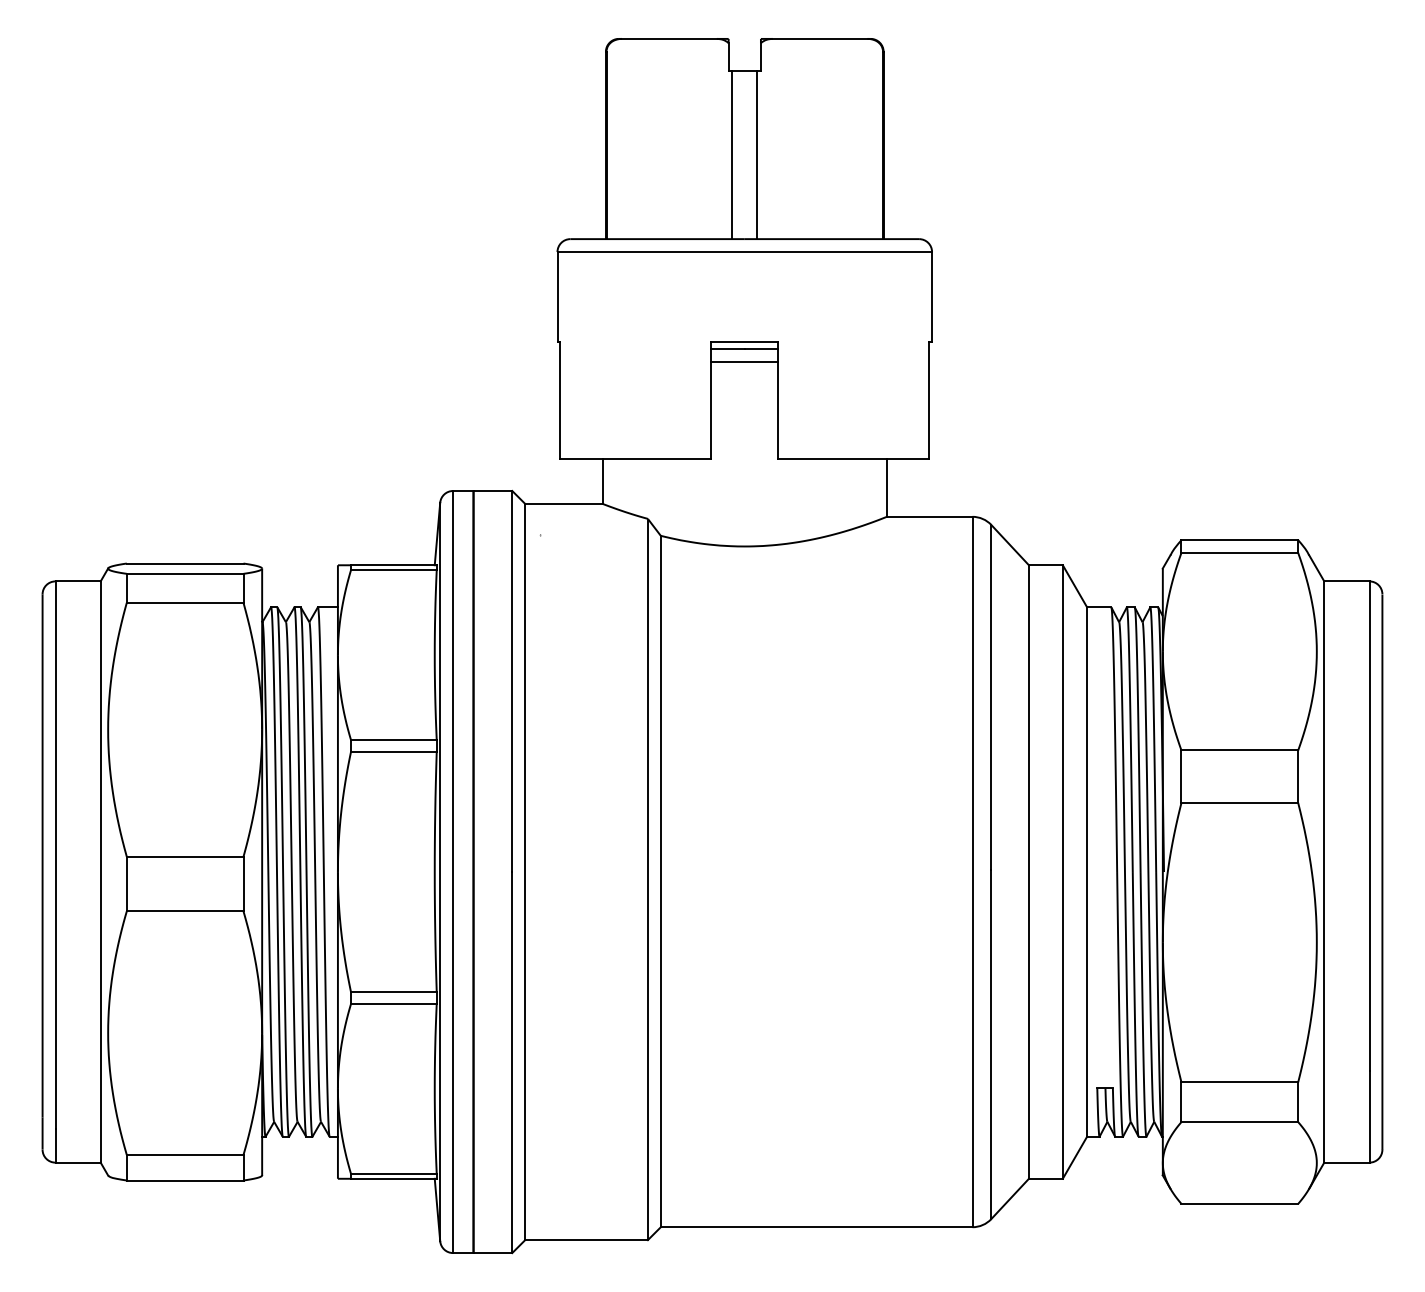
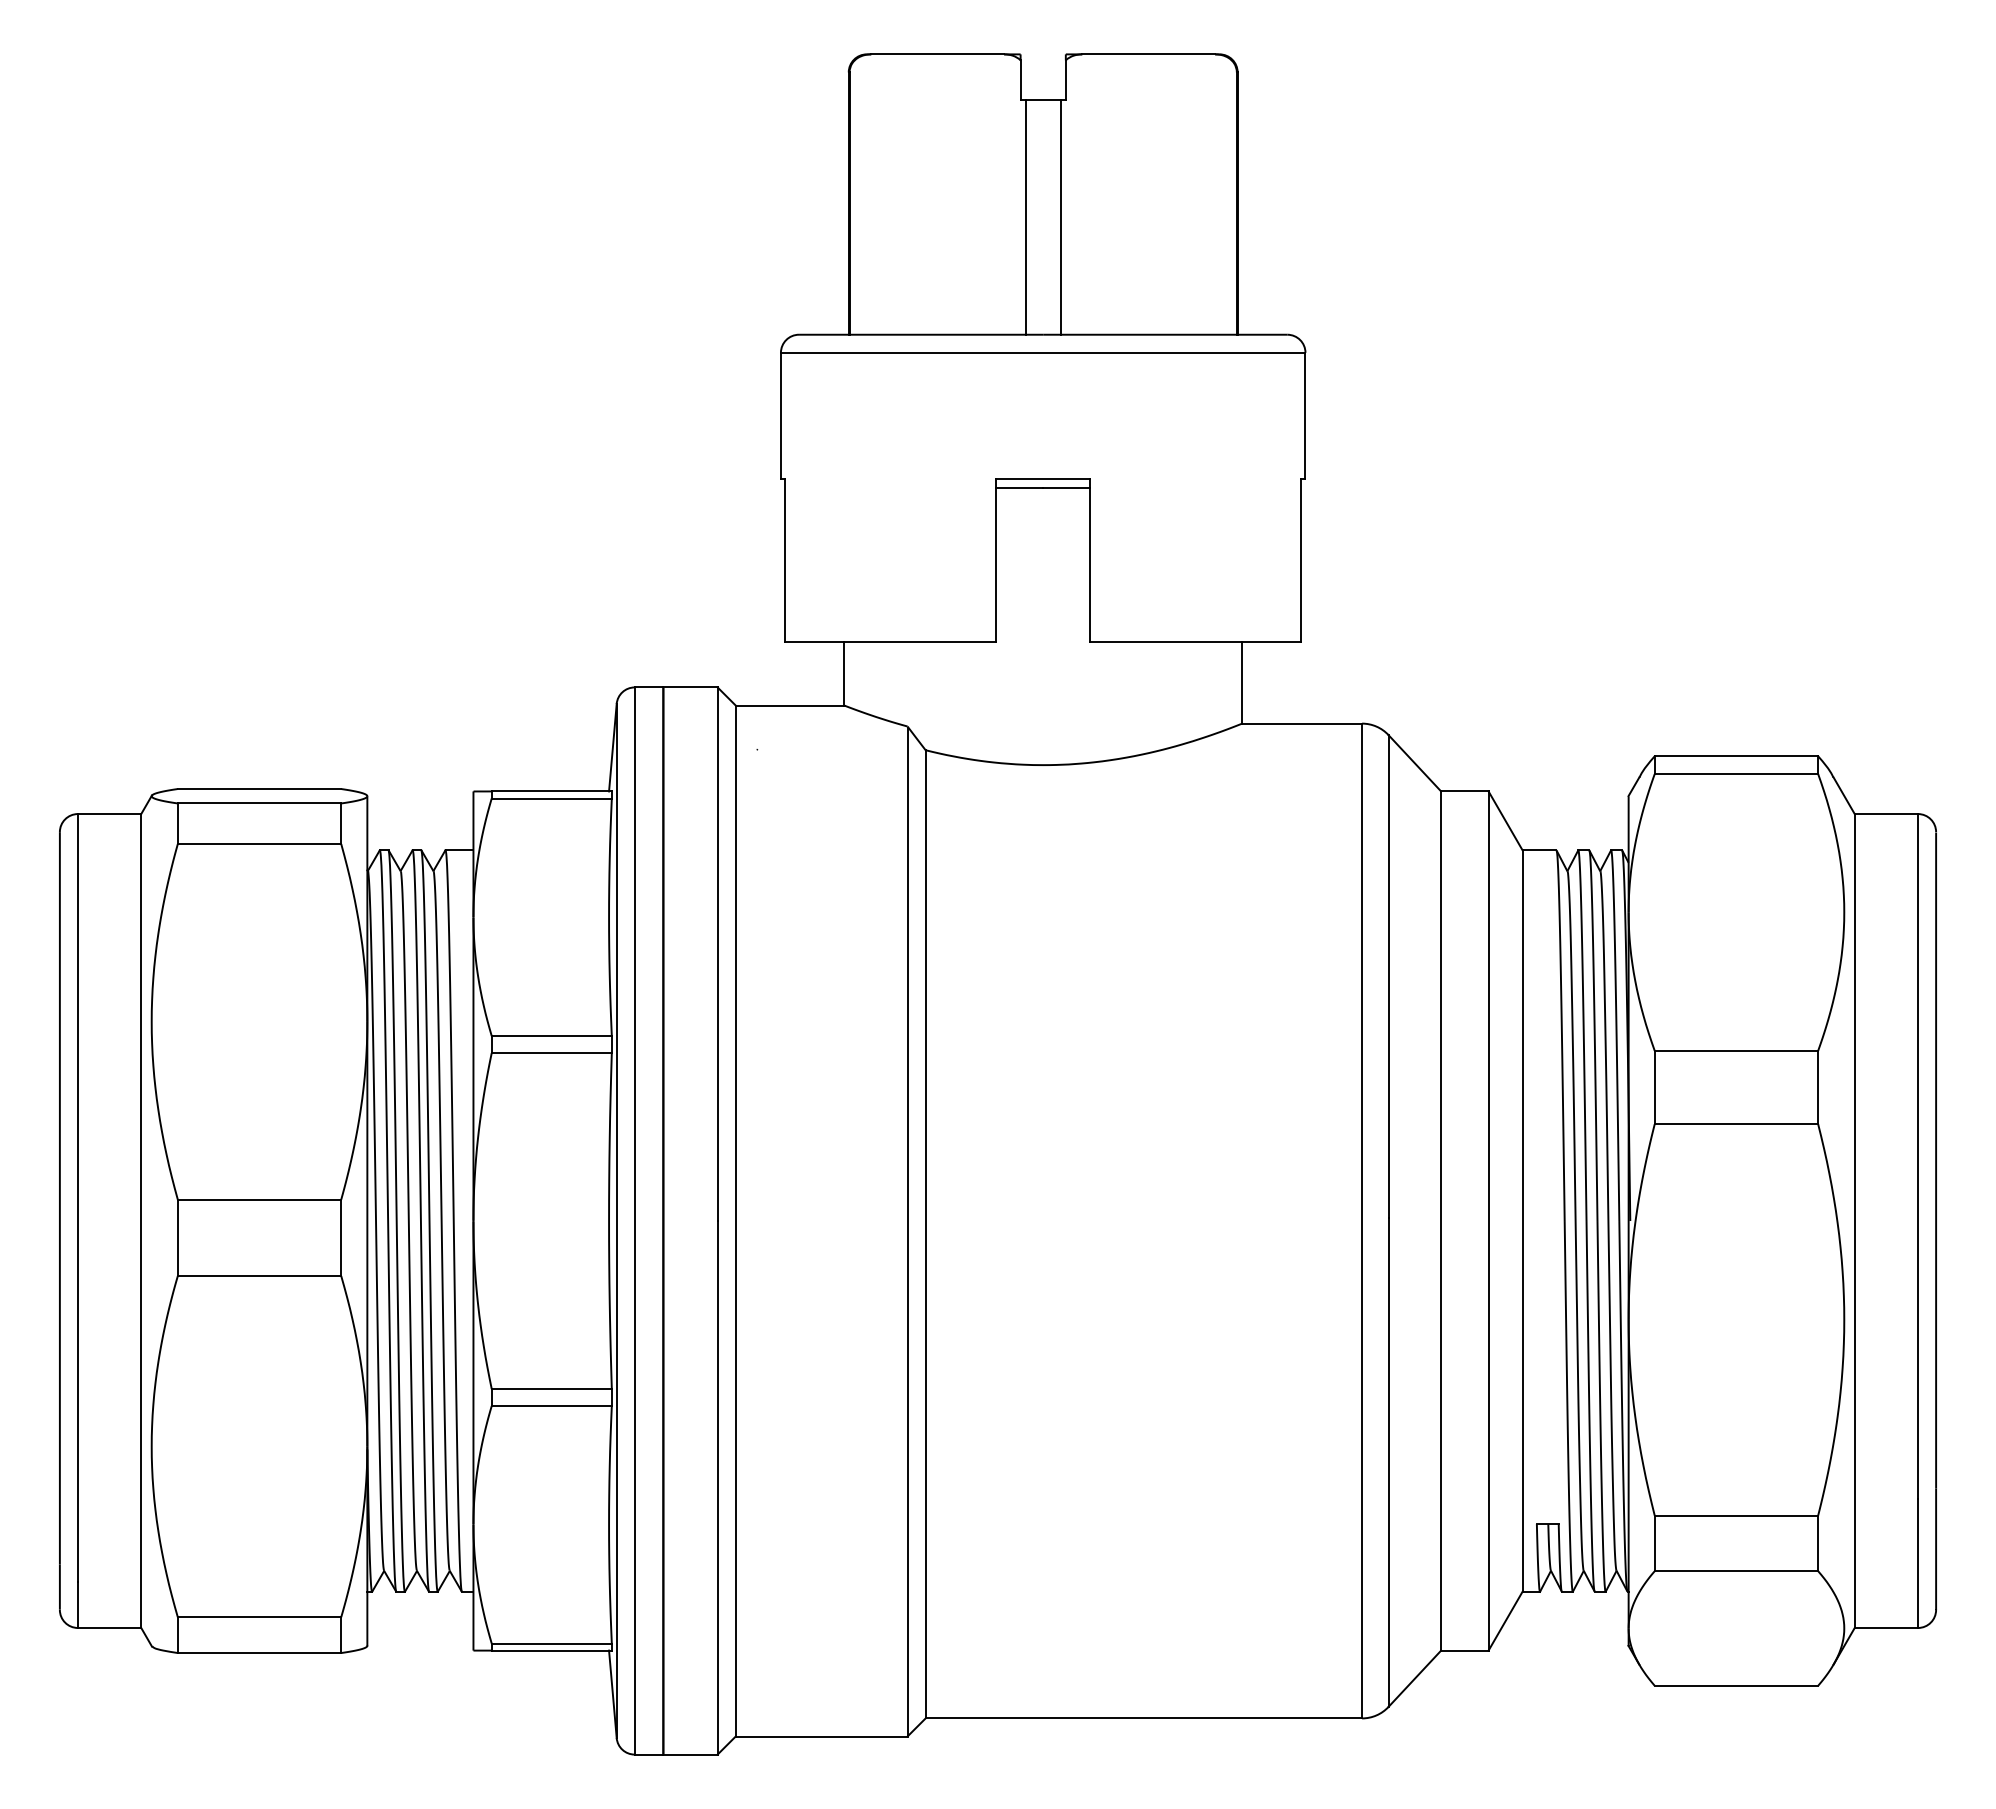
line: (744, 361) -> (1043, 506), removed

